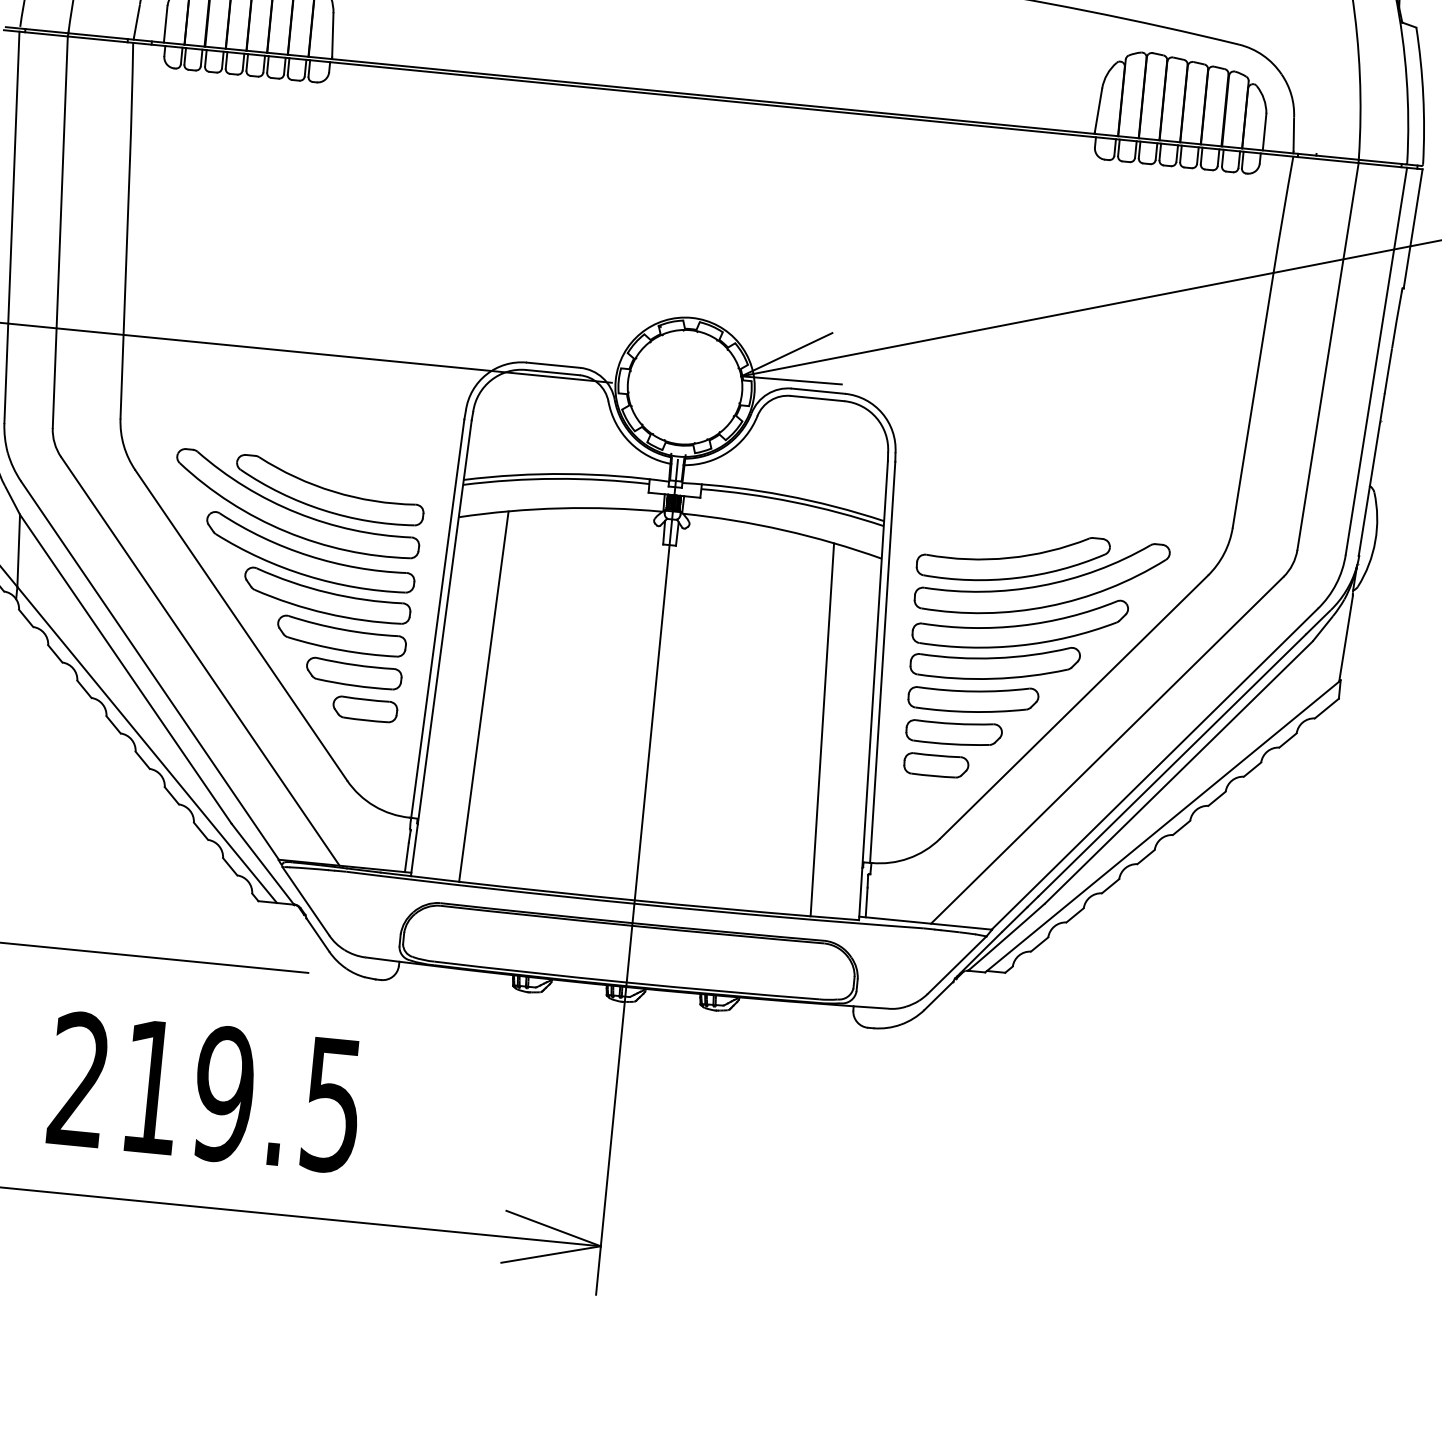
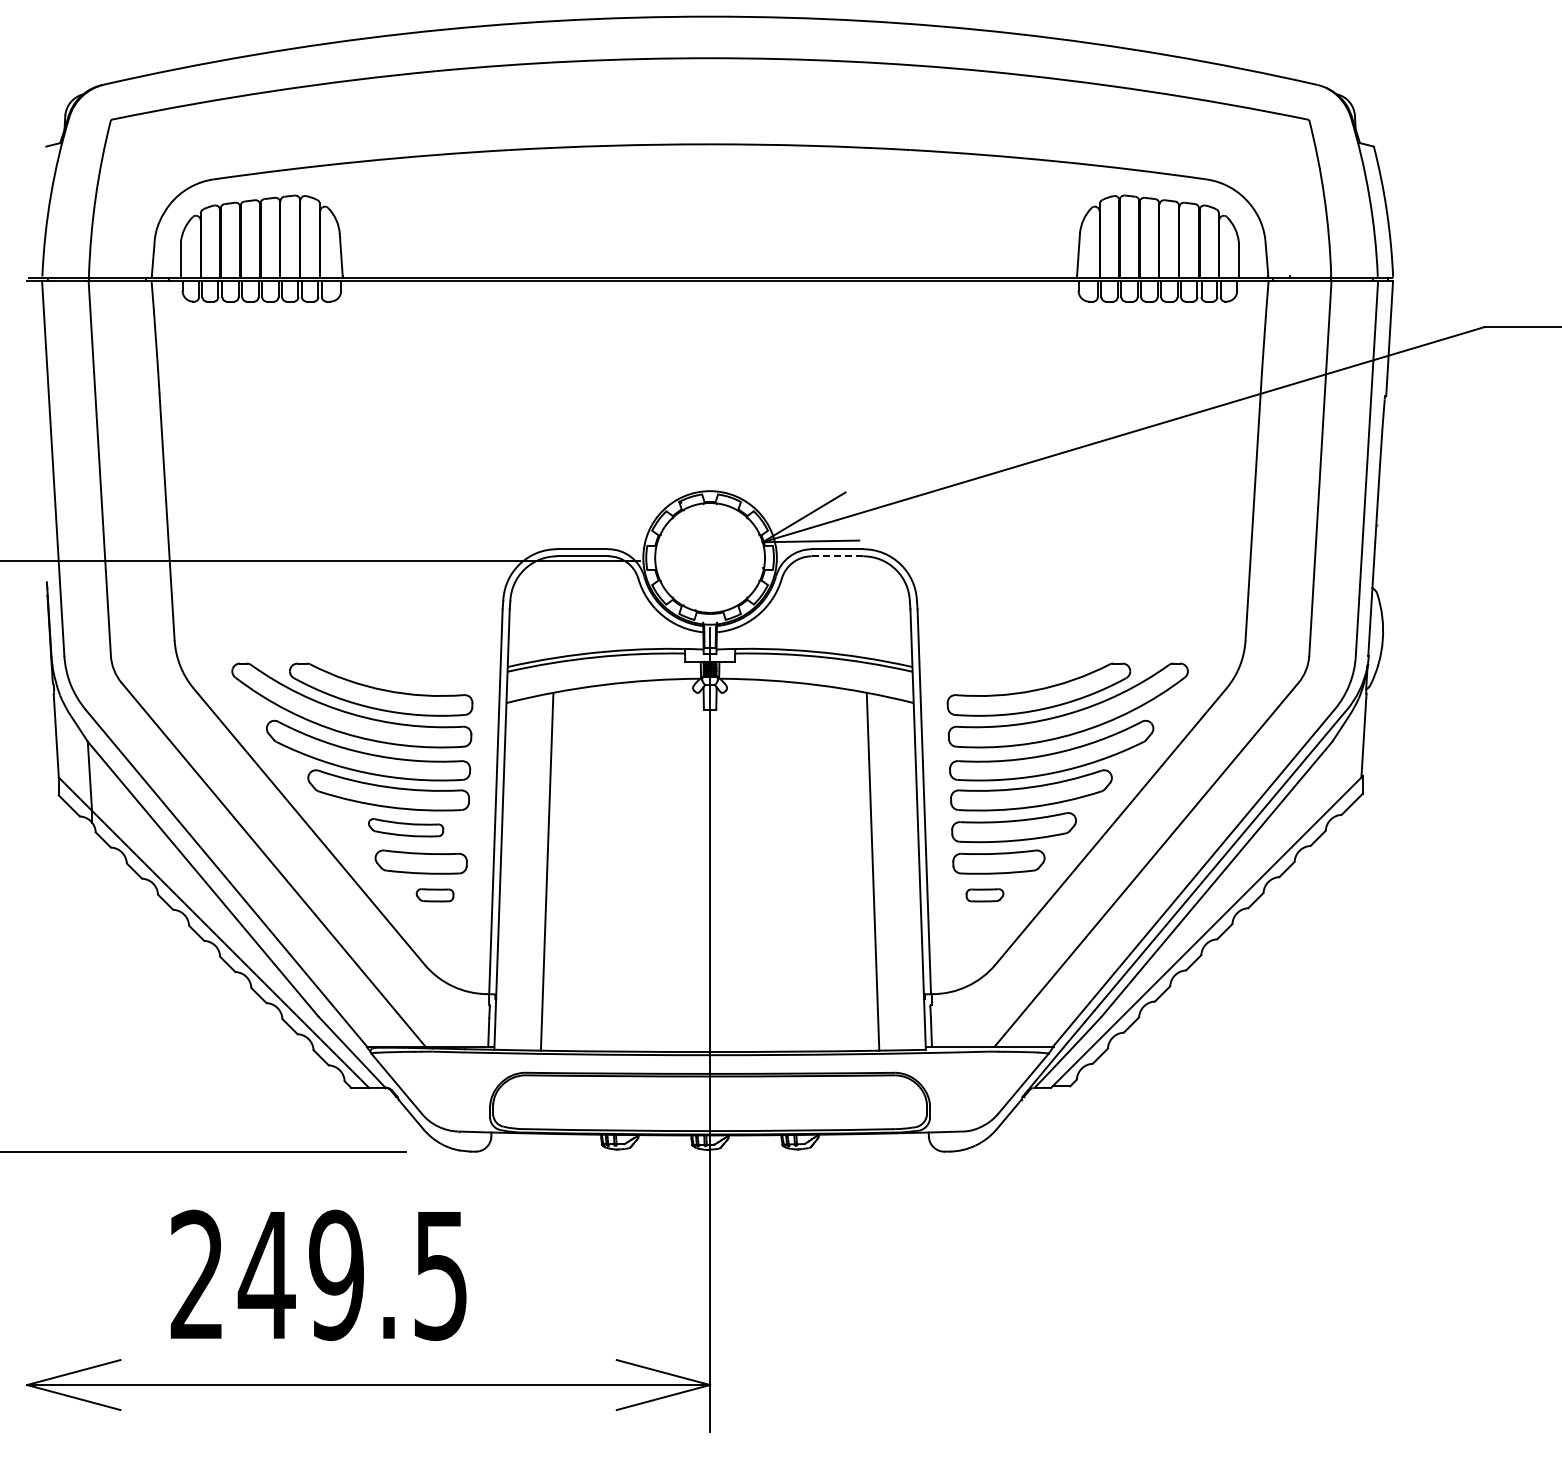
line: (817, 398) -> (837, 556), solid -> dashed
part: (341, 636) -> (405, 827), size x0.6
part: (364, 709) -> (434, 895), size x0.6
part: (935, 765) -> (984, 895), size x0.6
text: (151, 1087) -> (266, 1275), 219.5 -> 249.5

